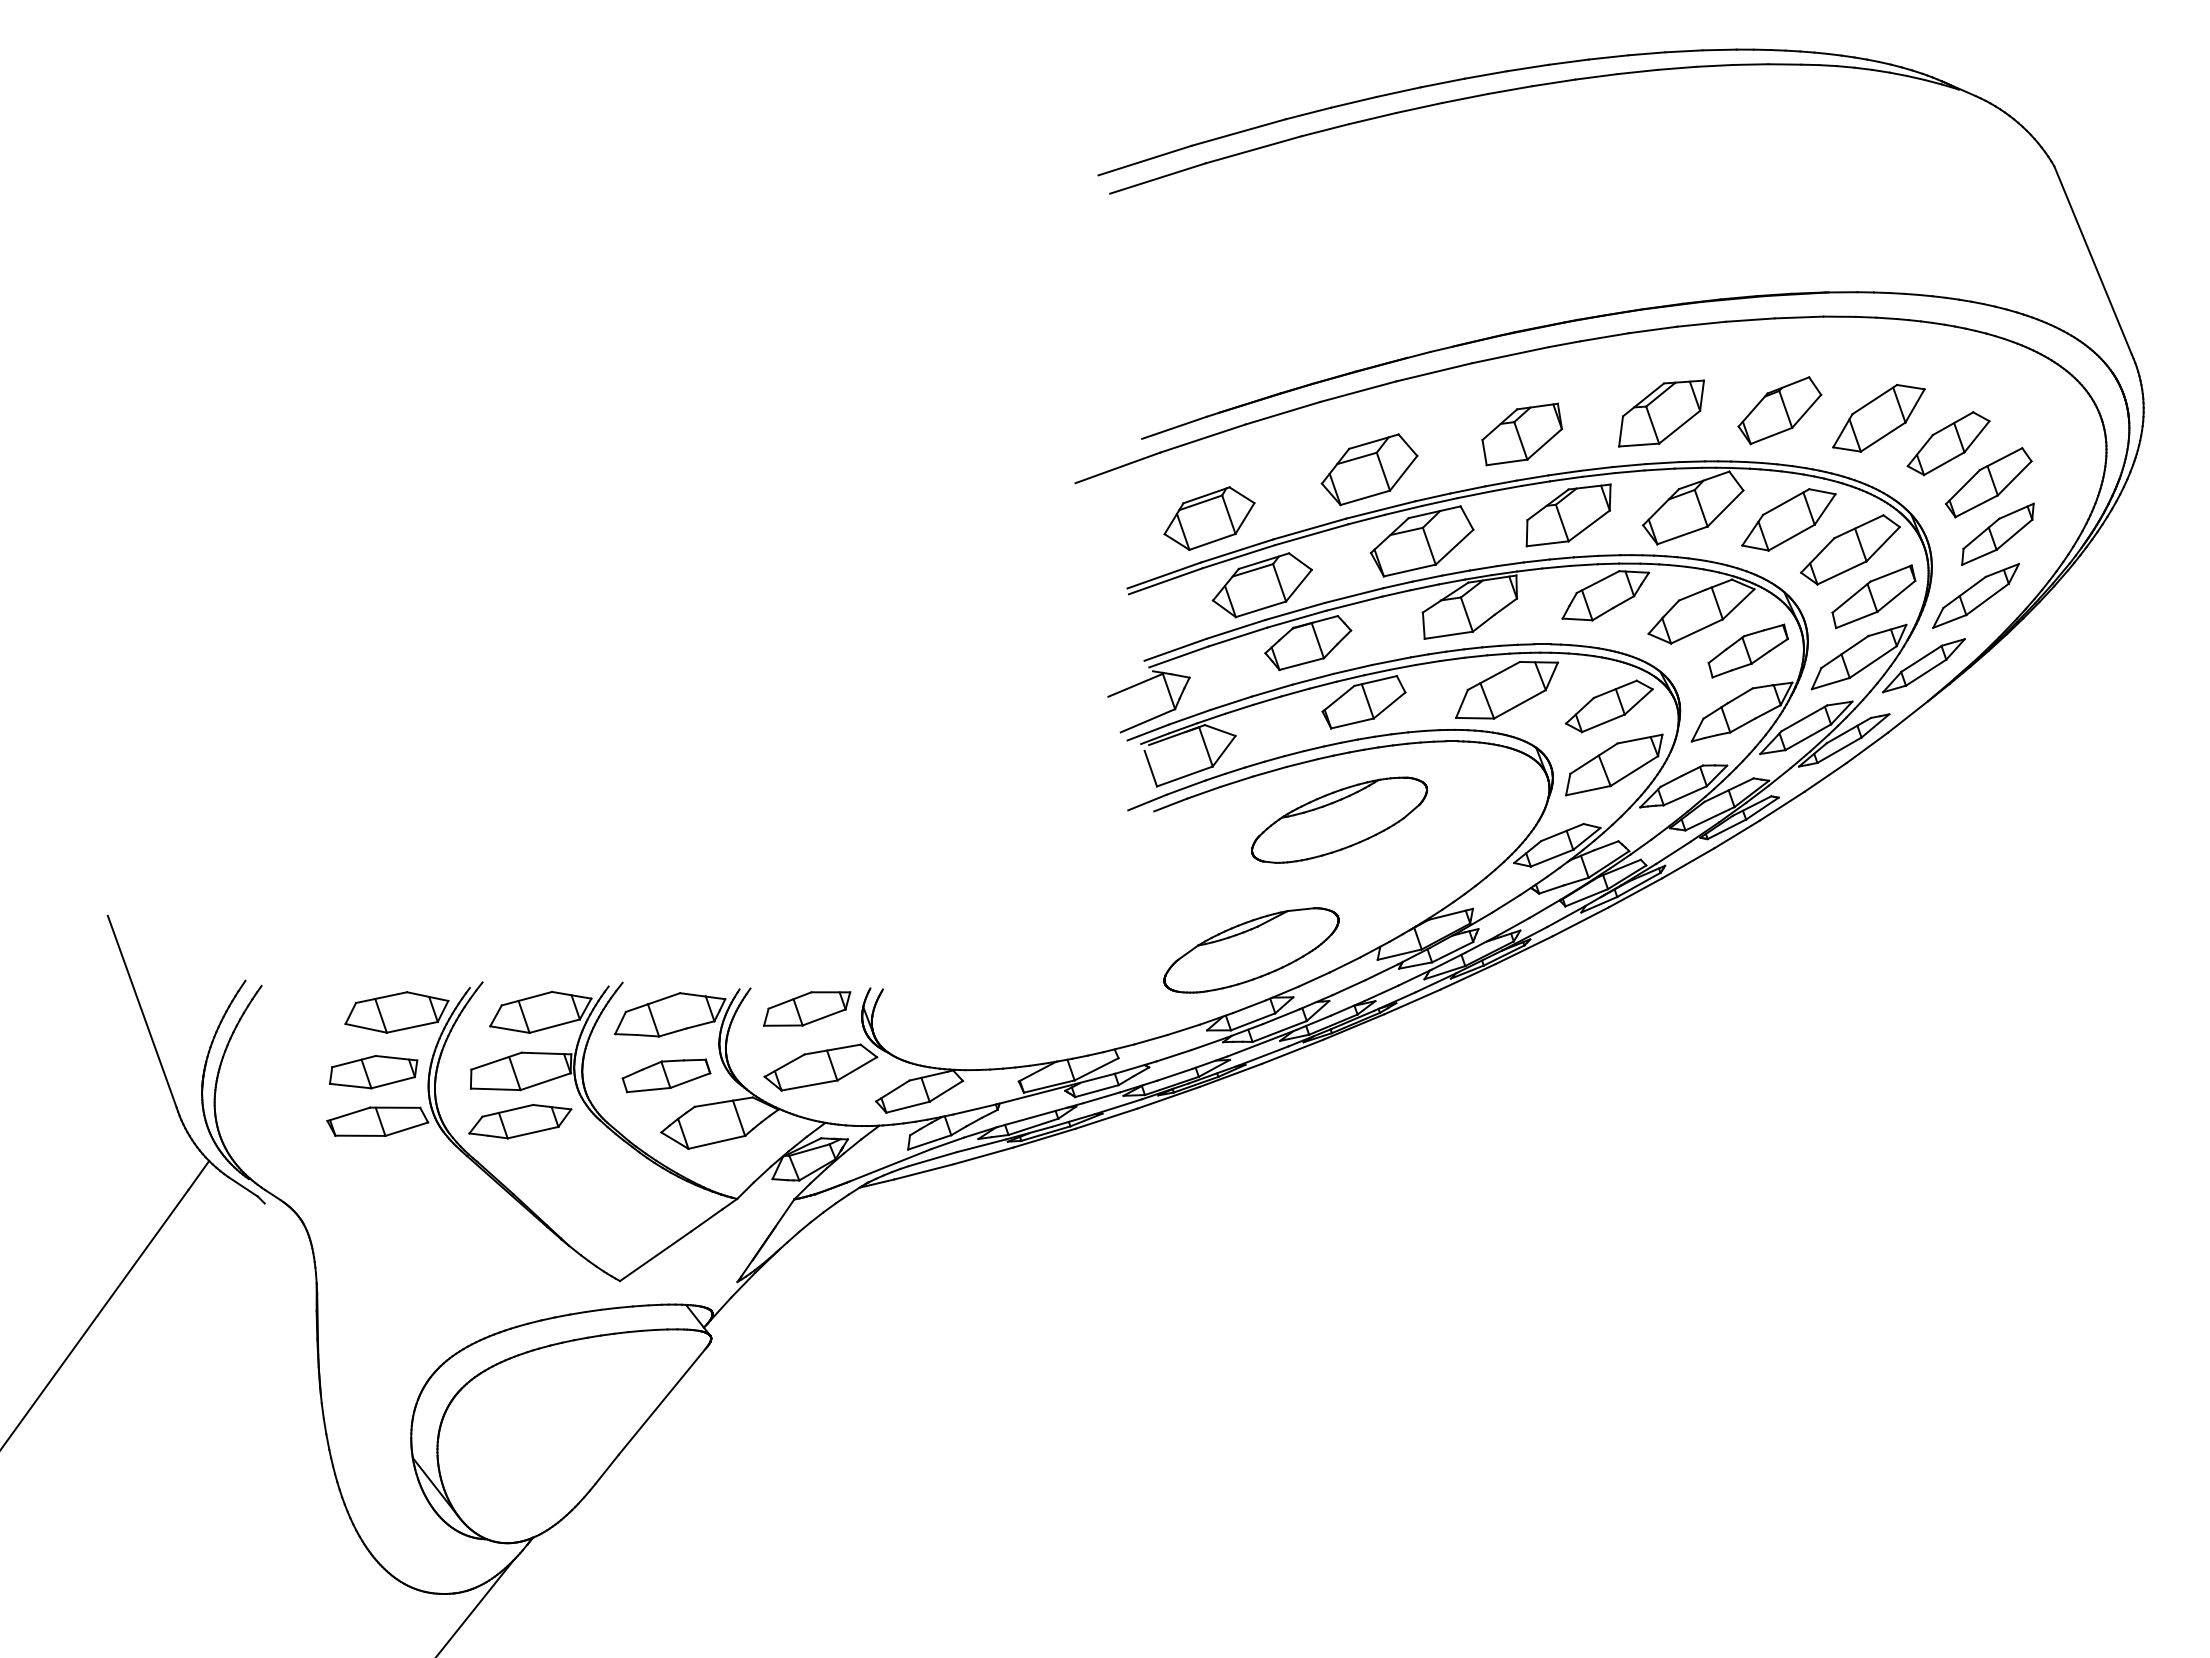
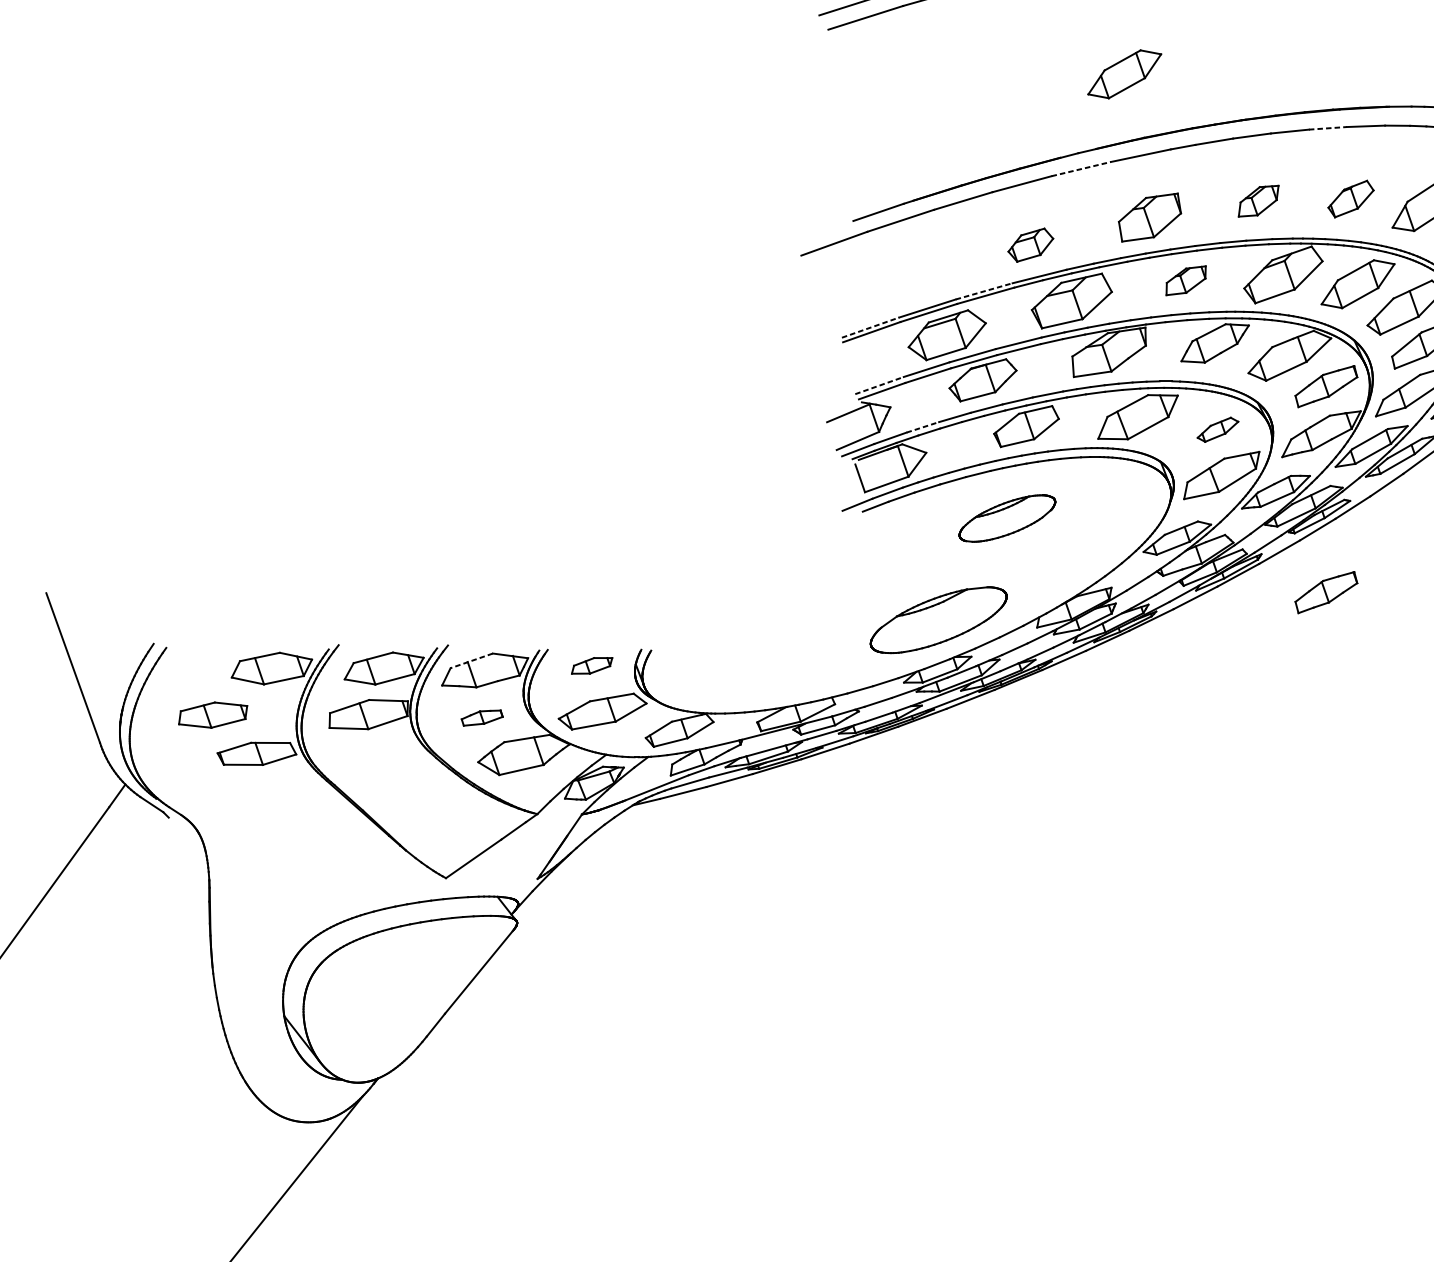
part: (1489, 250) -> (1124, 74), added
line: (1750, 320) -> (1328, 128), solid -> dashed
line: (1434, 372) -> (1081, 169), solid -> dashed
part: (1779, 410) -> (1350, 198), size x0.7
part: (1661, 413) -> (1258, 201), size x0.6
part: (1369, 469) -> (1030, 244), size x0.6
part: (1568, 515) -> (1186, 280), size x0.6
part: (1209, 518) -> (905, 283), removed
line: (1309, 529) -> (983, 291), solid -> dashed
line: (1164, 575) -> (870, 327), solid -> dashed
line: (1175, 649) -> (879, 385), solid -> dashed
line: (1231, 703) -> (923, 427), solid -> dashed
part: (1609, 706) -> (1218, 429), size x0.6
part: (1339, 819) -> (1007, 518), size x0.7
part: (1747, 914) -> (1325, 592), added
line: (653, 1002) -> (472, 660), solid -> dashed
part: (807, 1008) -> (592, 665), size x0.6
part: (373, 1072) -> (213, 715), moved
part: (666, 1075) -> (482, 717), size x0.6
part: (520, 1121) -> (368, 753), removed

